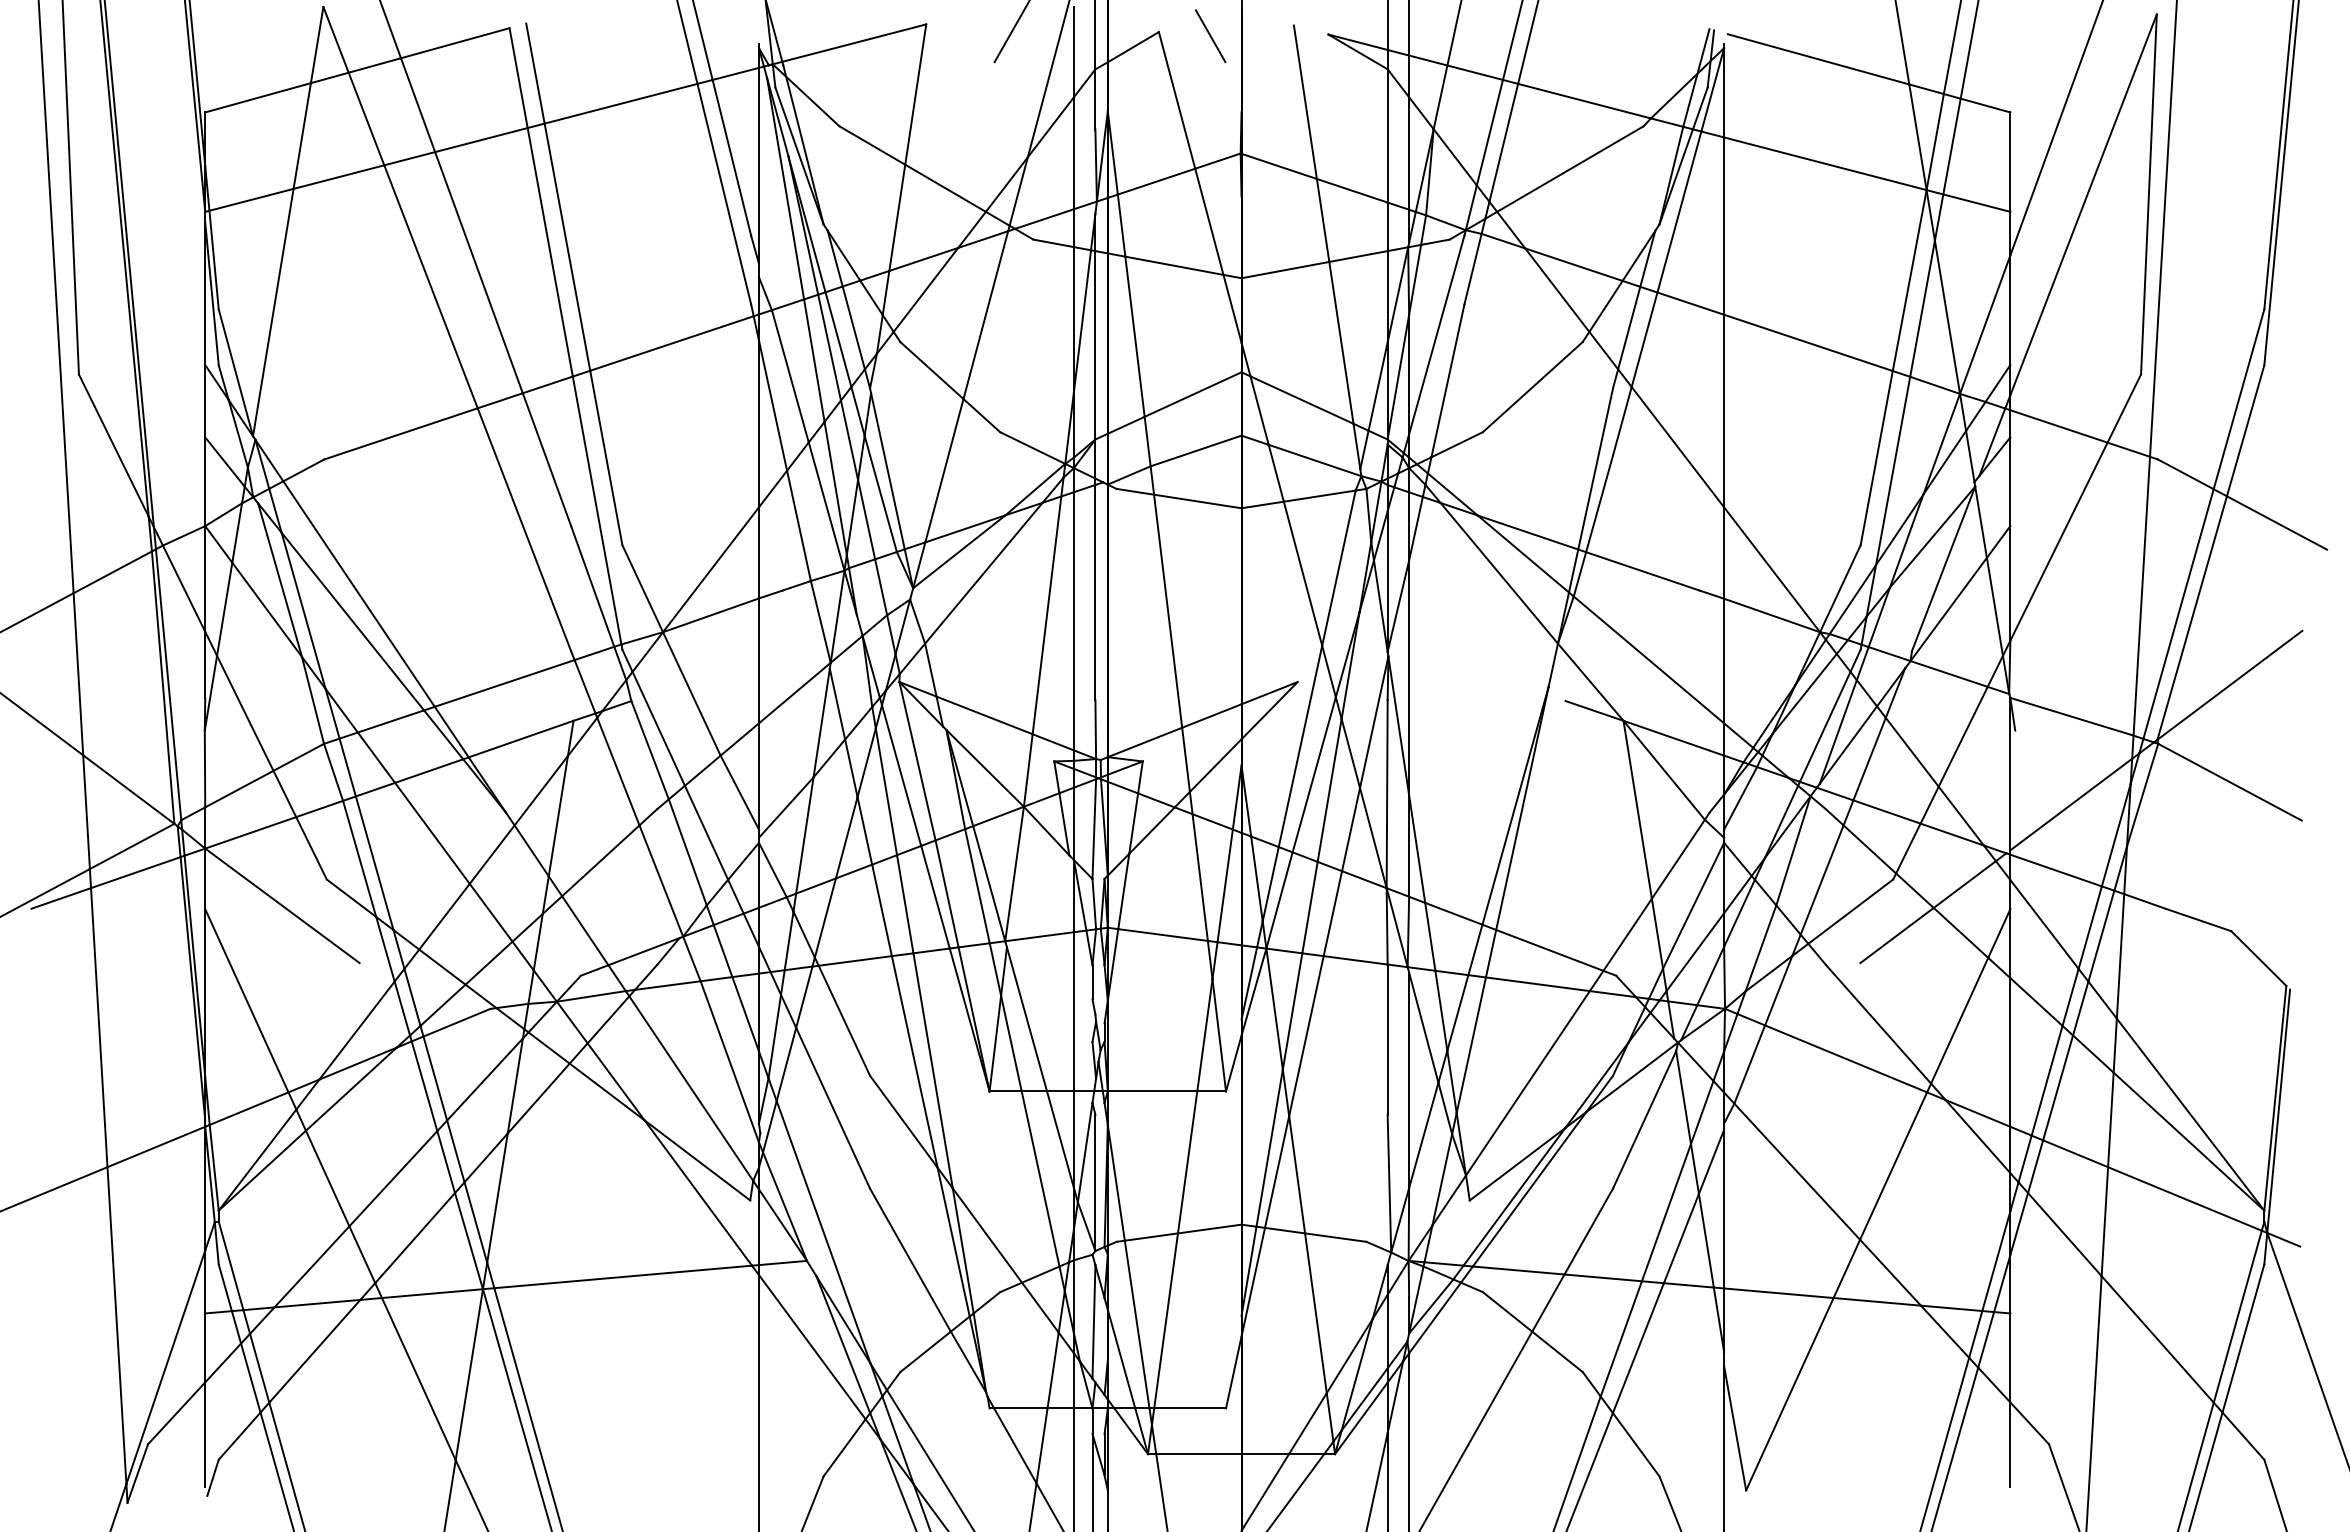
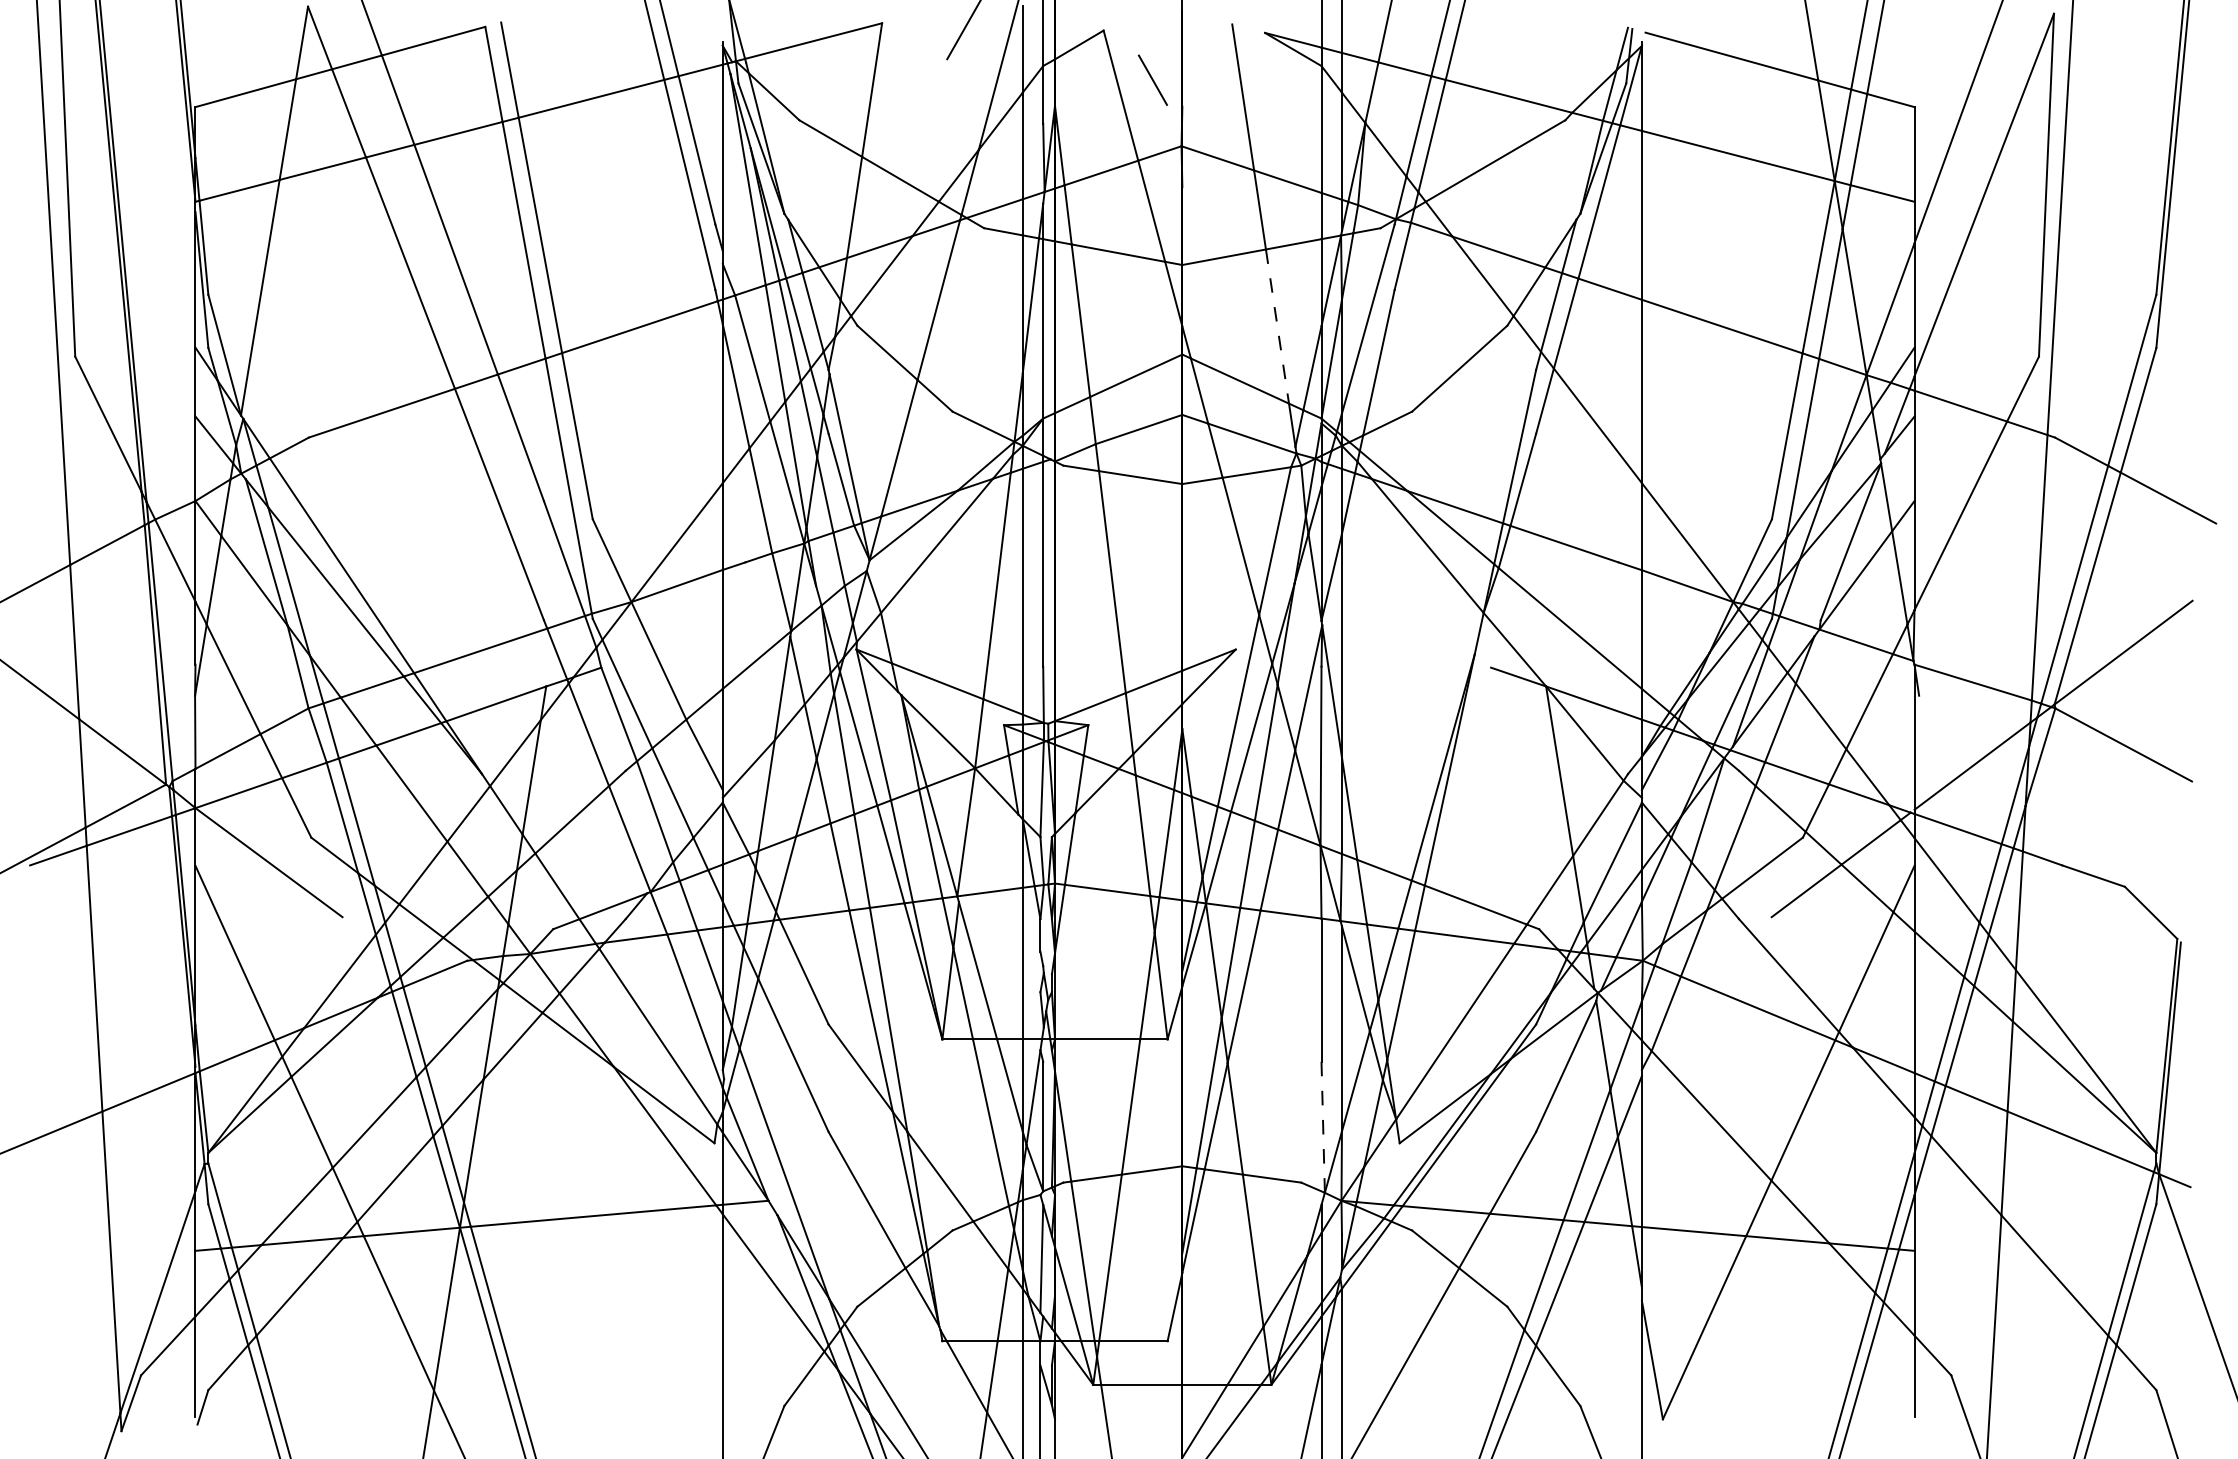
line: (1210, 36) -> (1152, 80), moved
line: (1341, 342) -> (1277, 326), solid -> dashed
line: (1389, 1183) -> (1323, 1127), solid -> dashed

